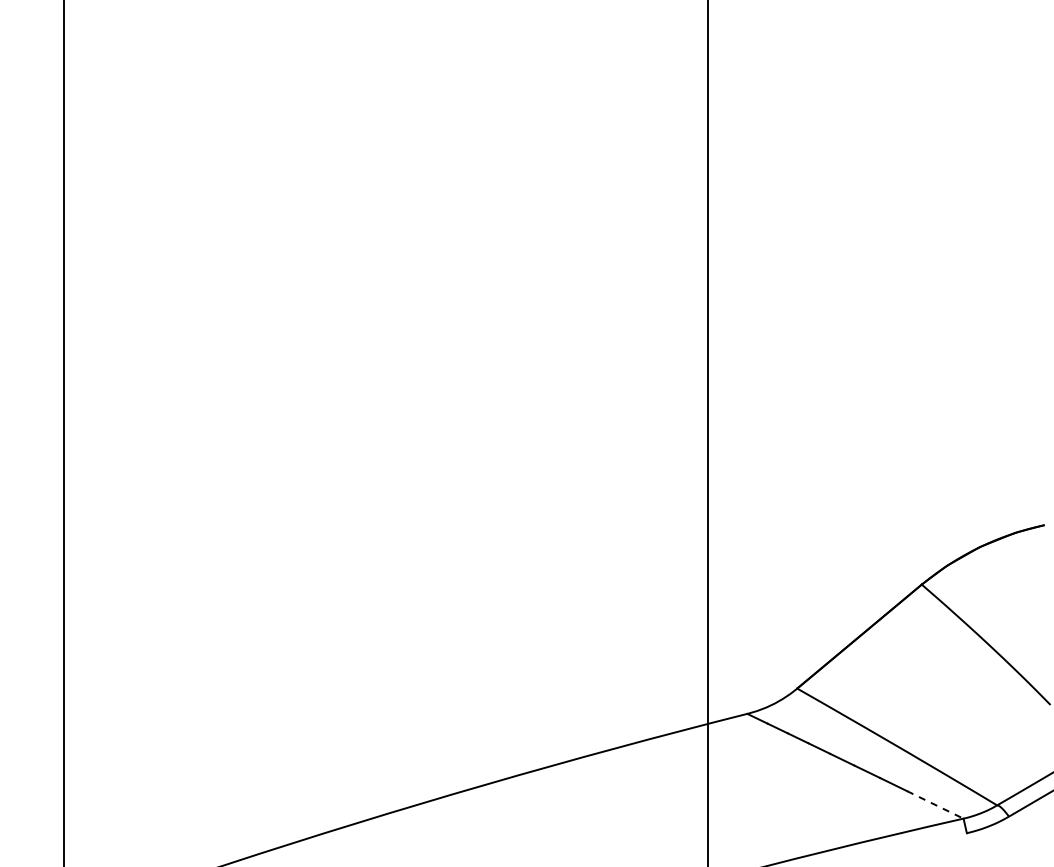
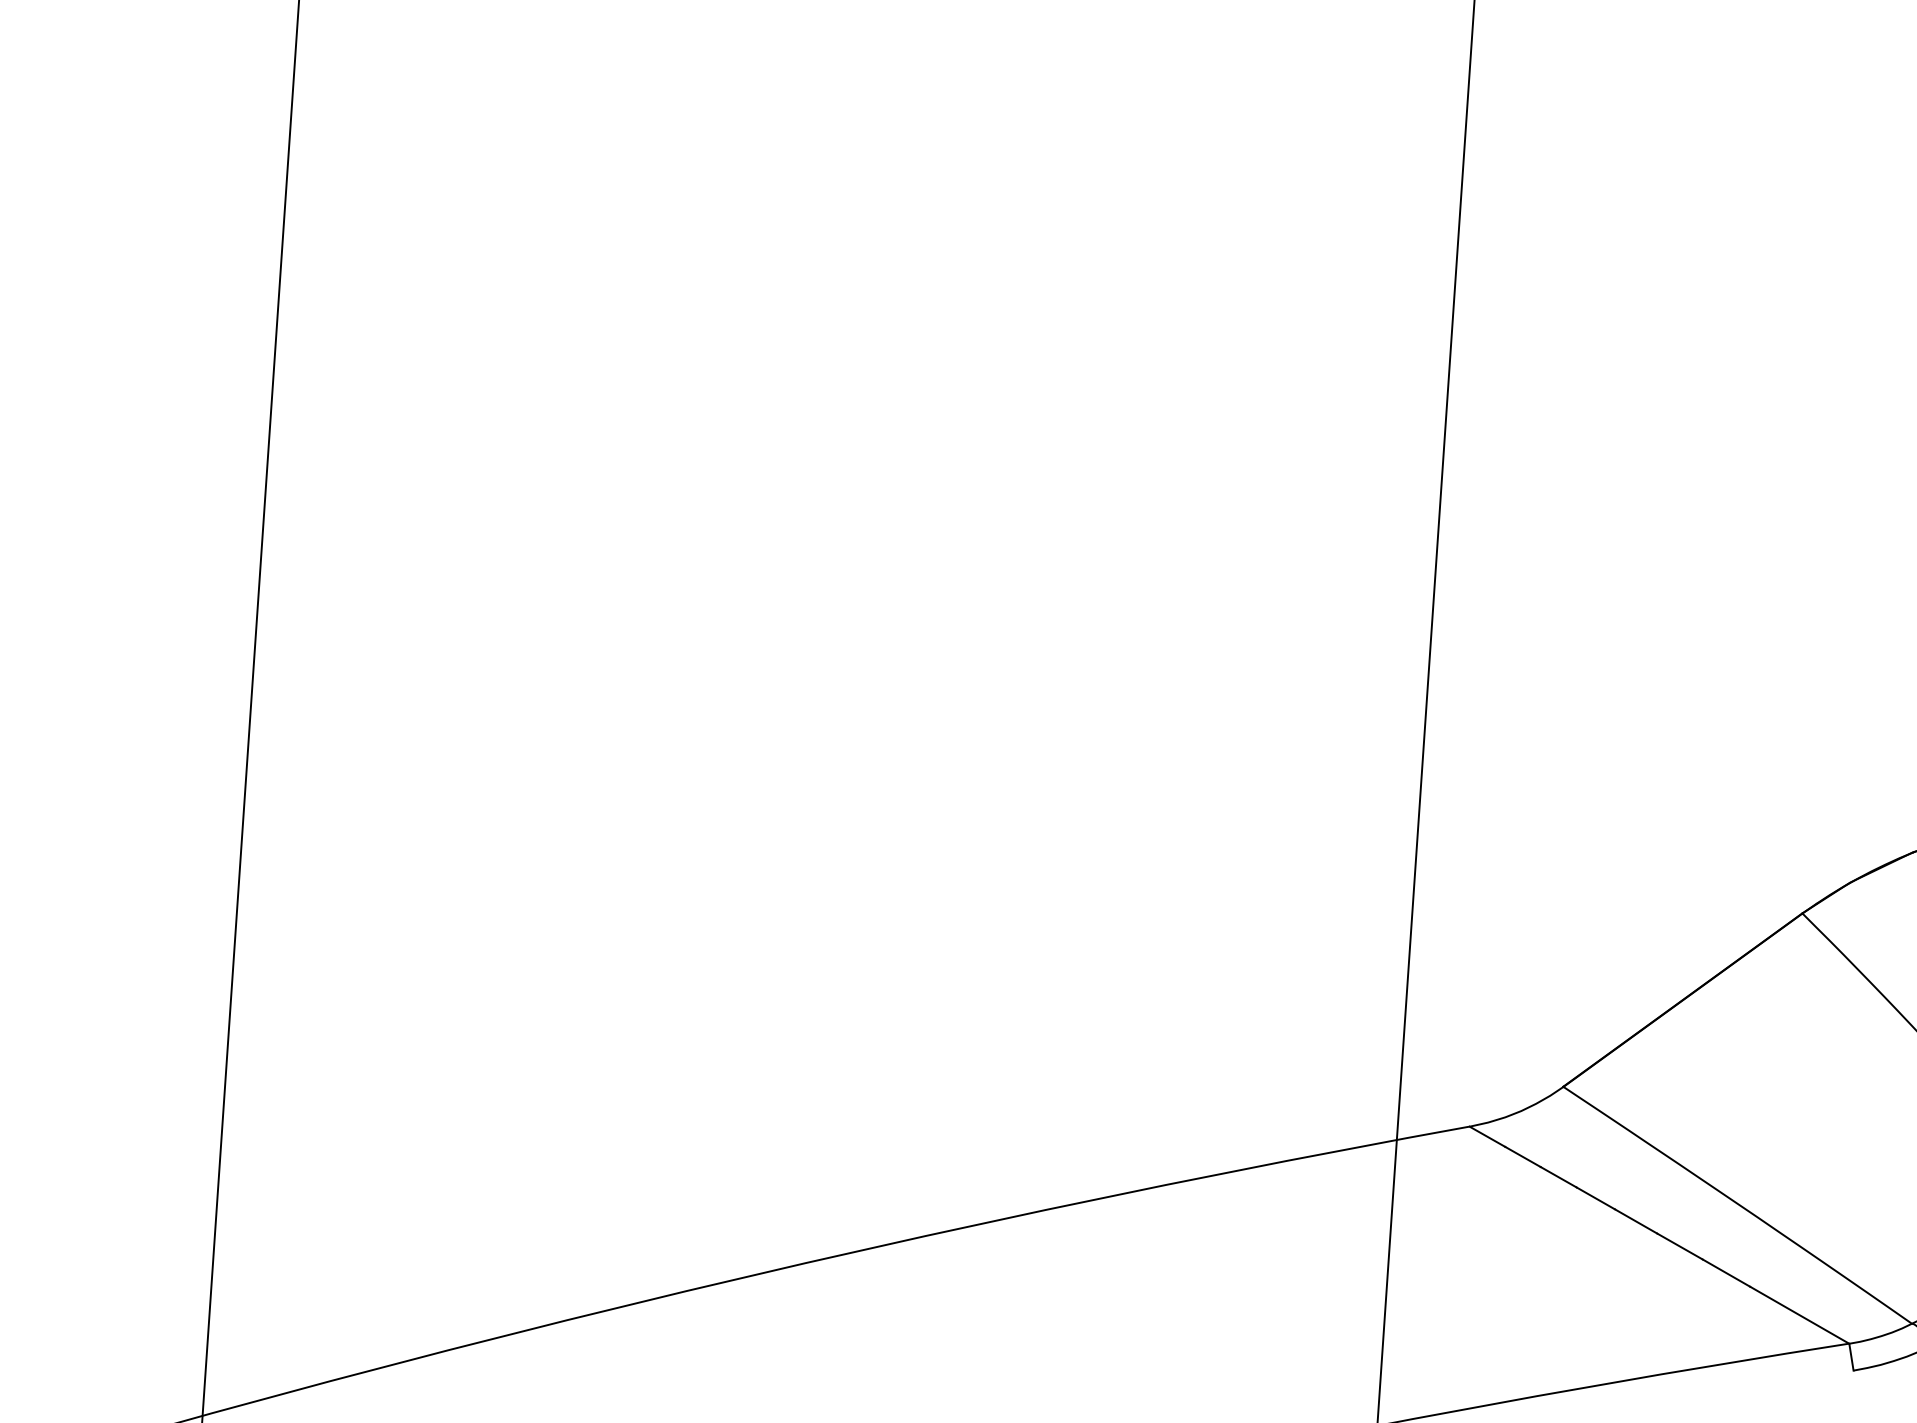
line: (935, 805) -> (1799, 1316), dashed -> solid

